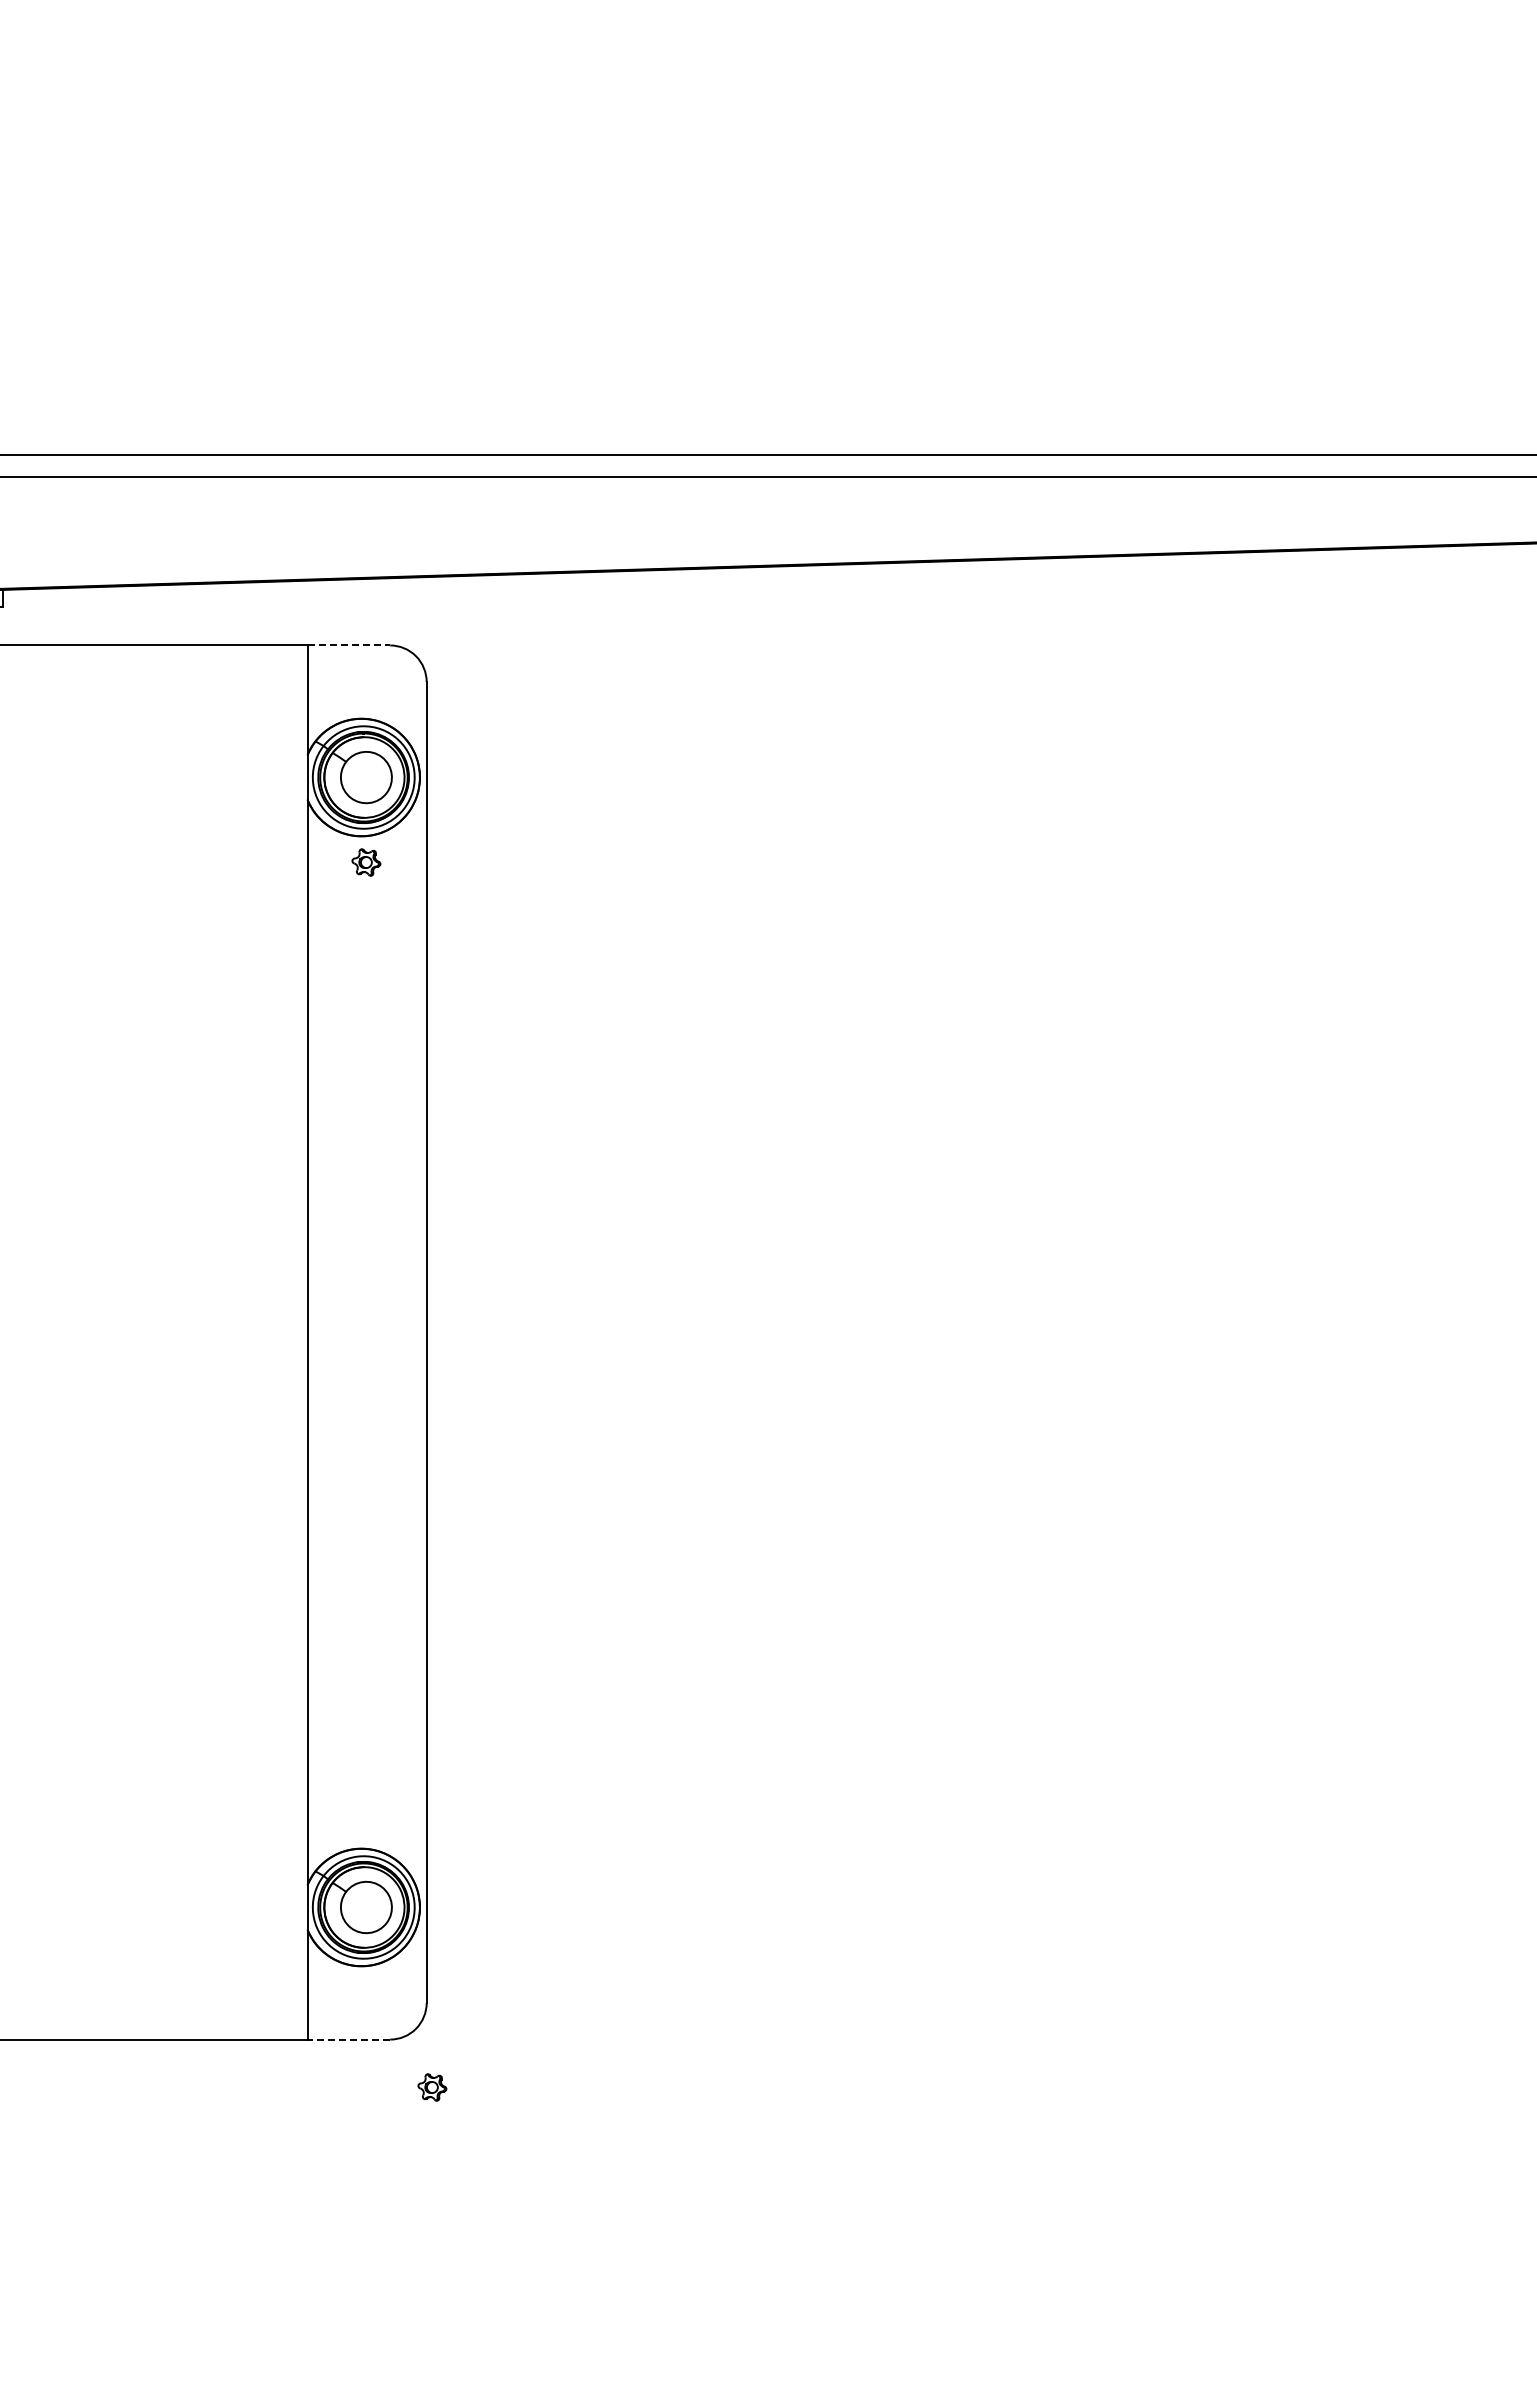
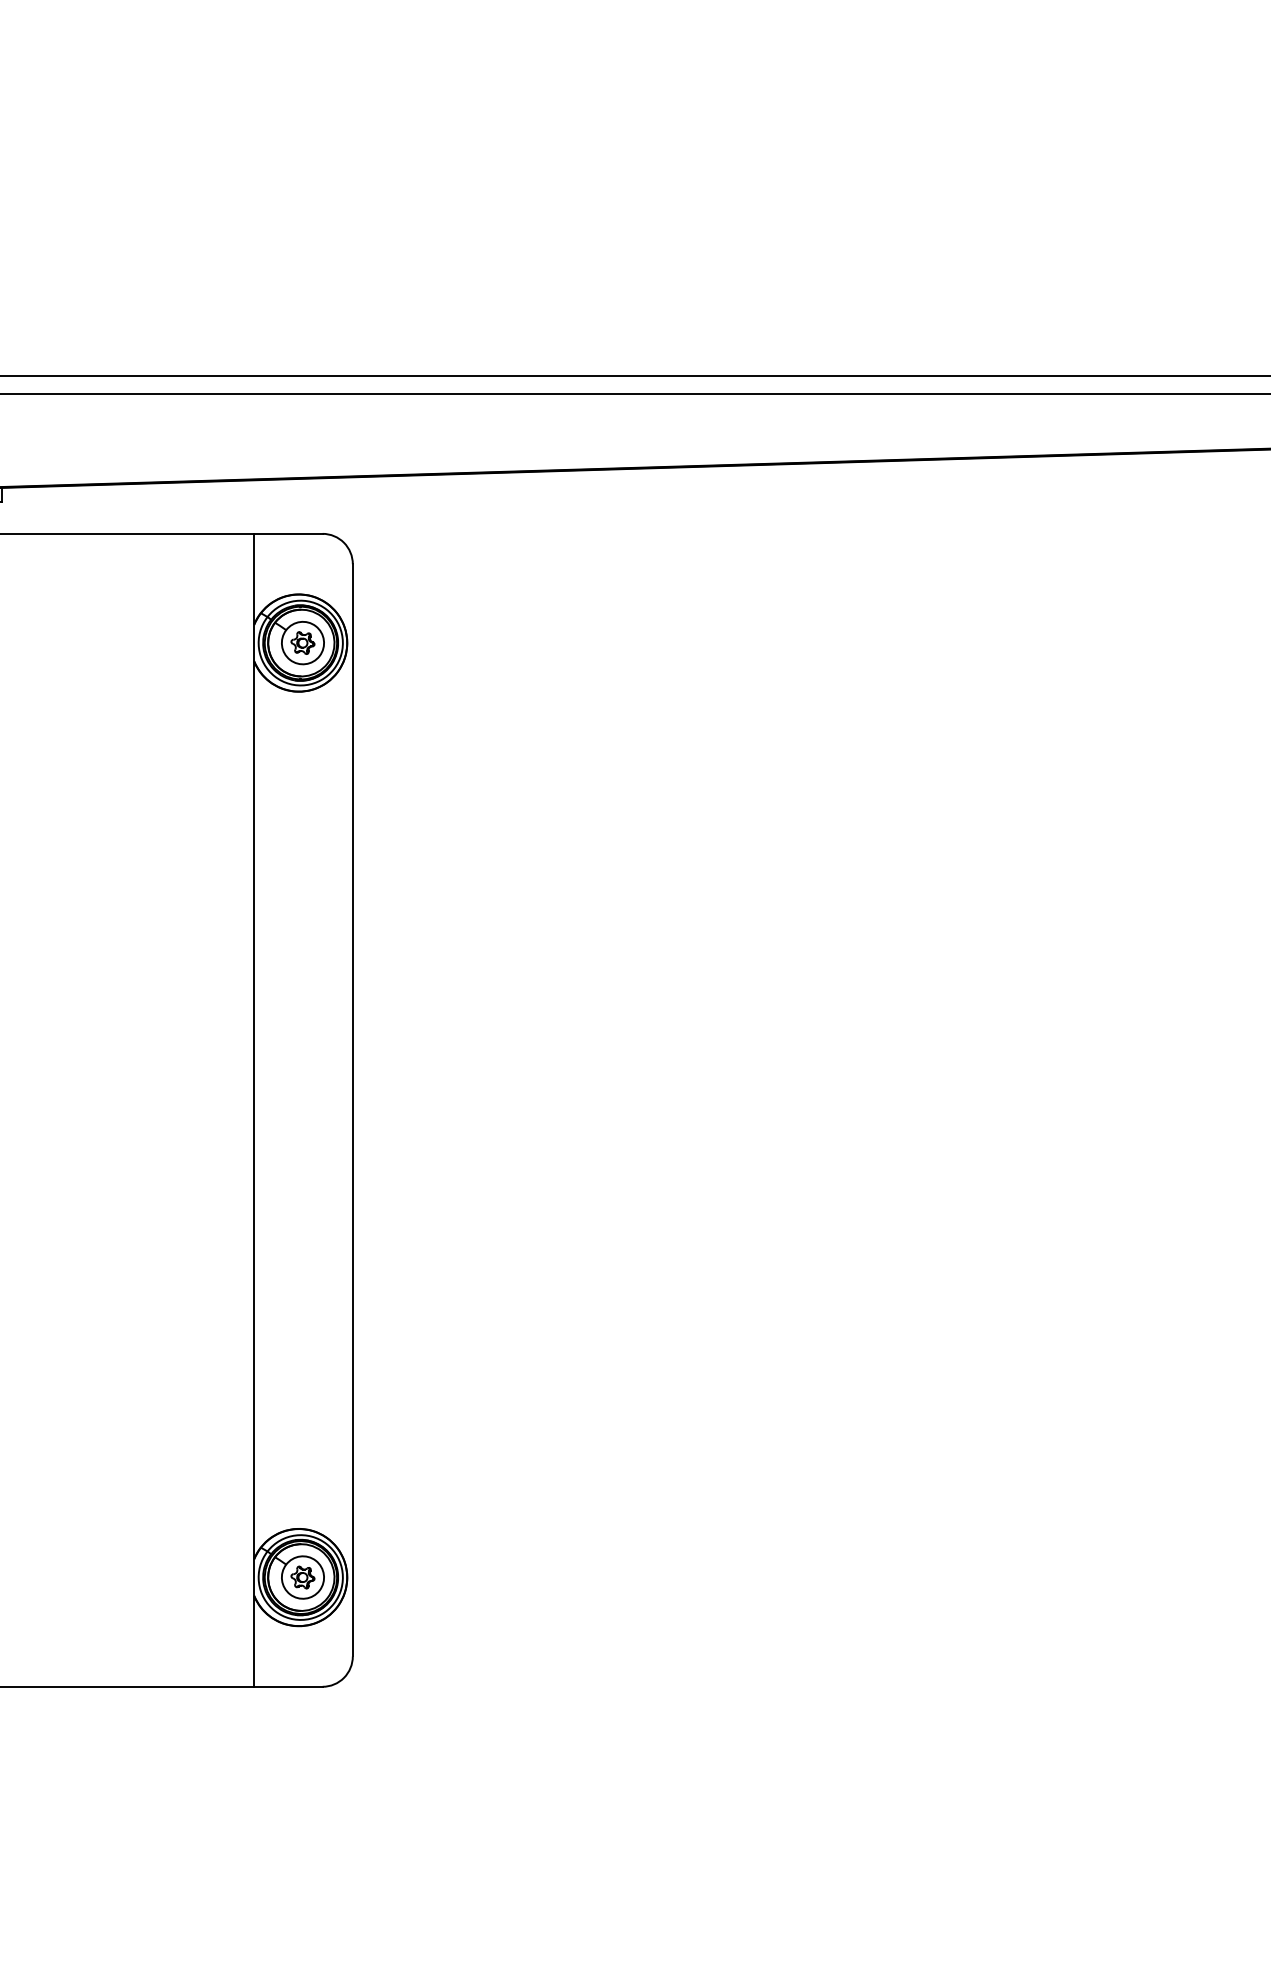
line: (349, 645) -> (288, 533), dashed -> solid
part: (366, 862) -> (303, 643), moved
line: (348, 2039) -> (288, 1686), dashed -> solid
part: (432, 2087) -> (303, 1577), moved

